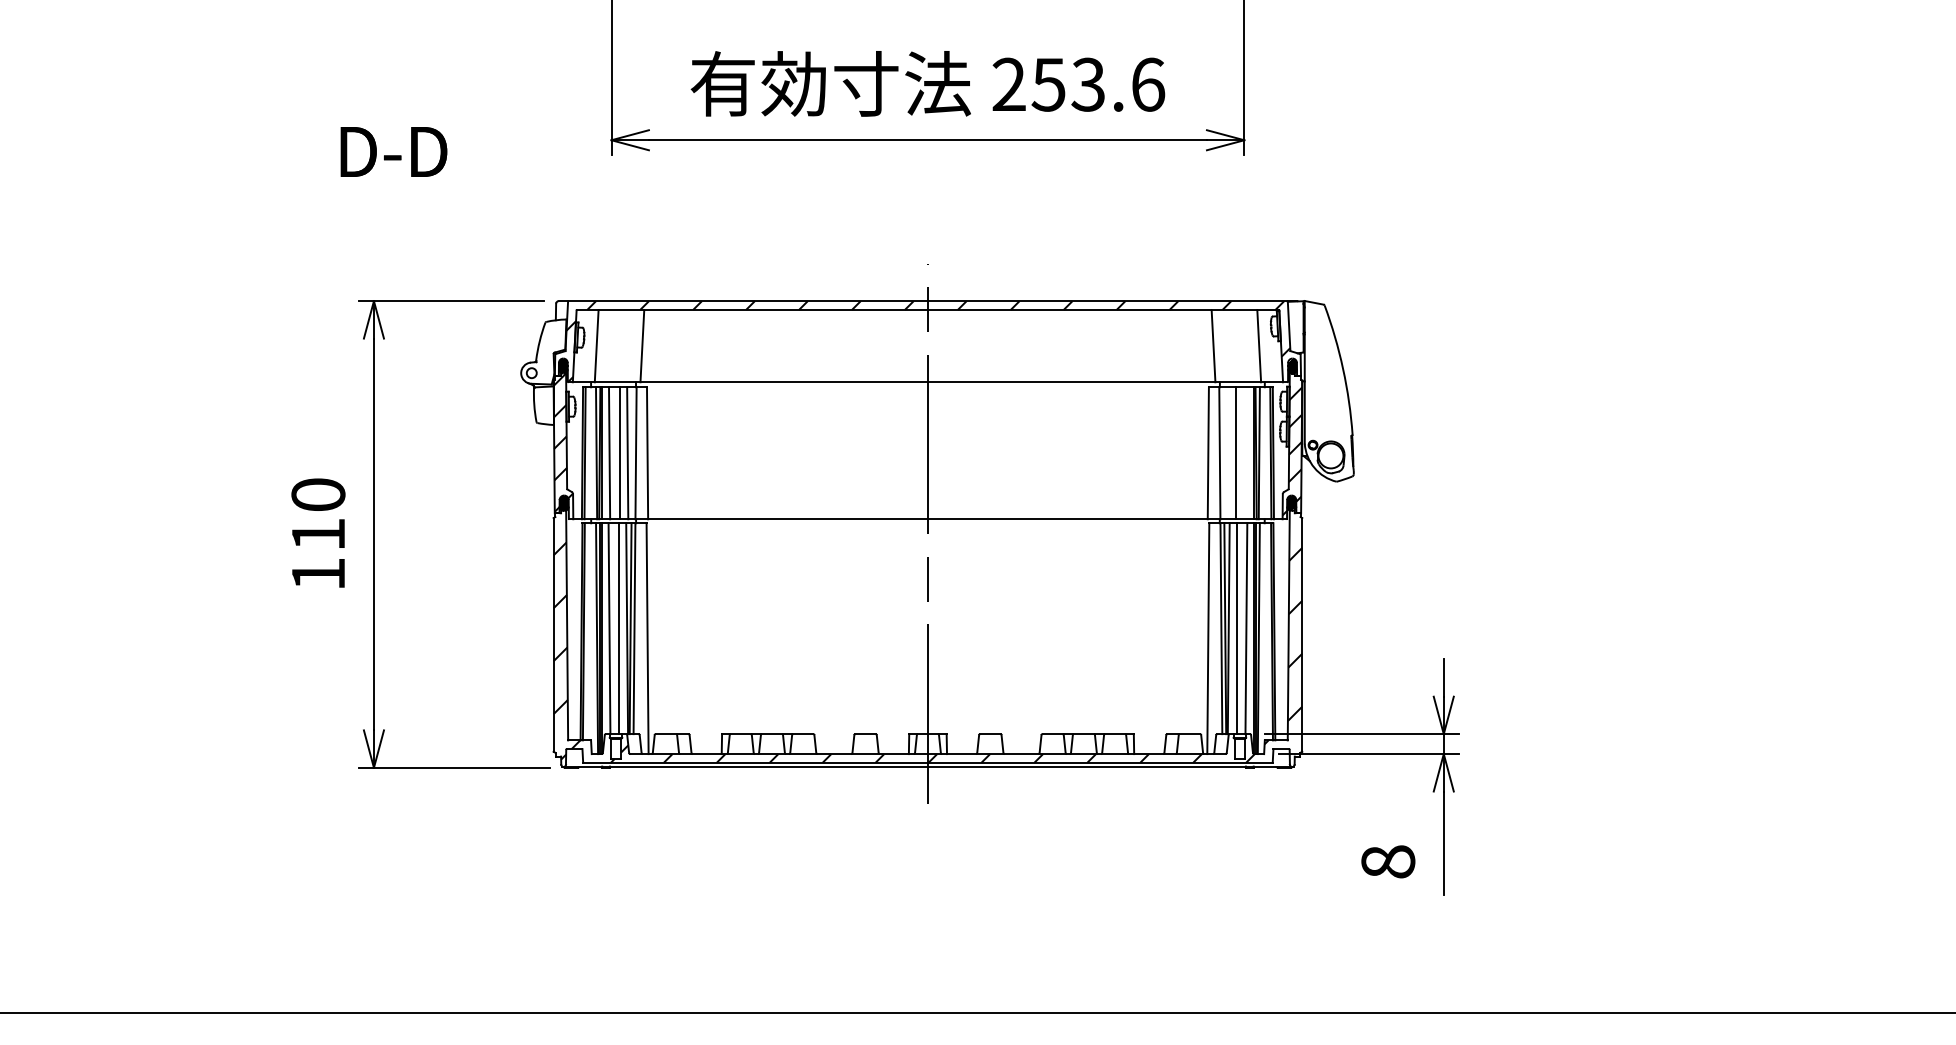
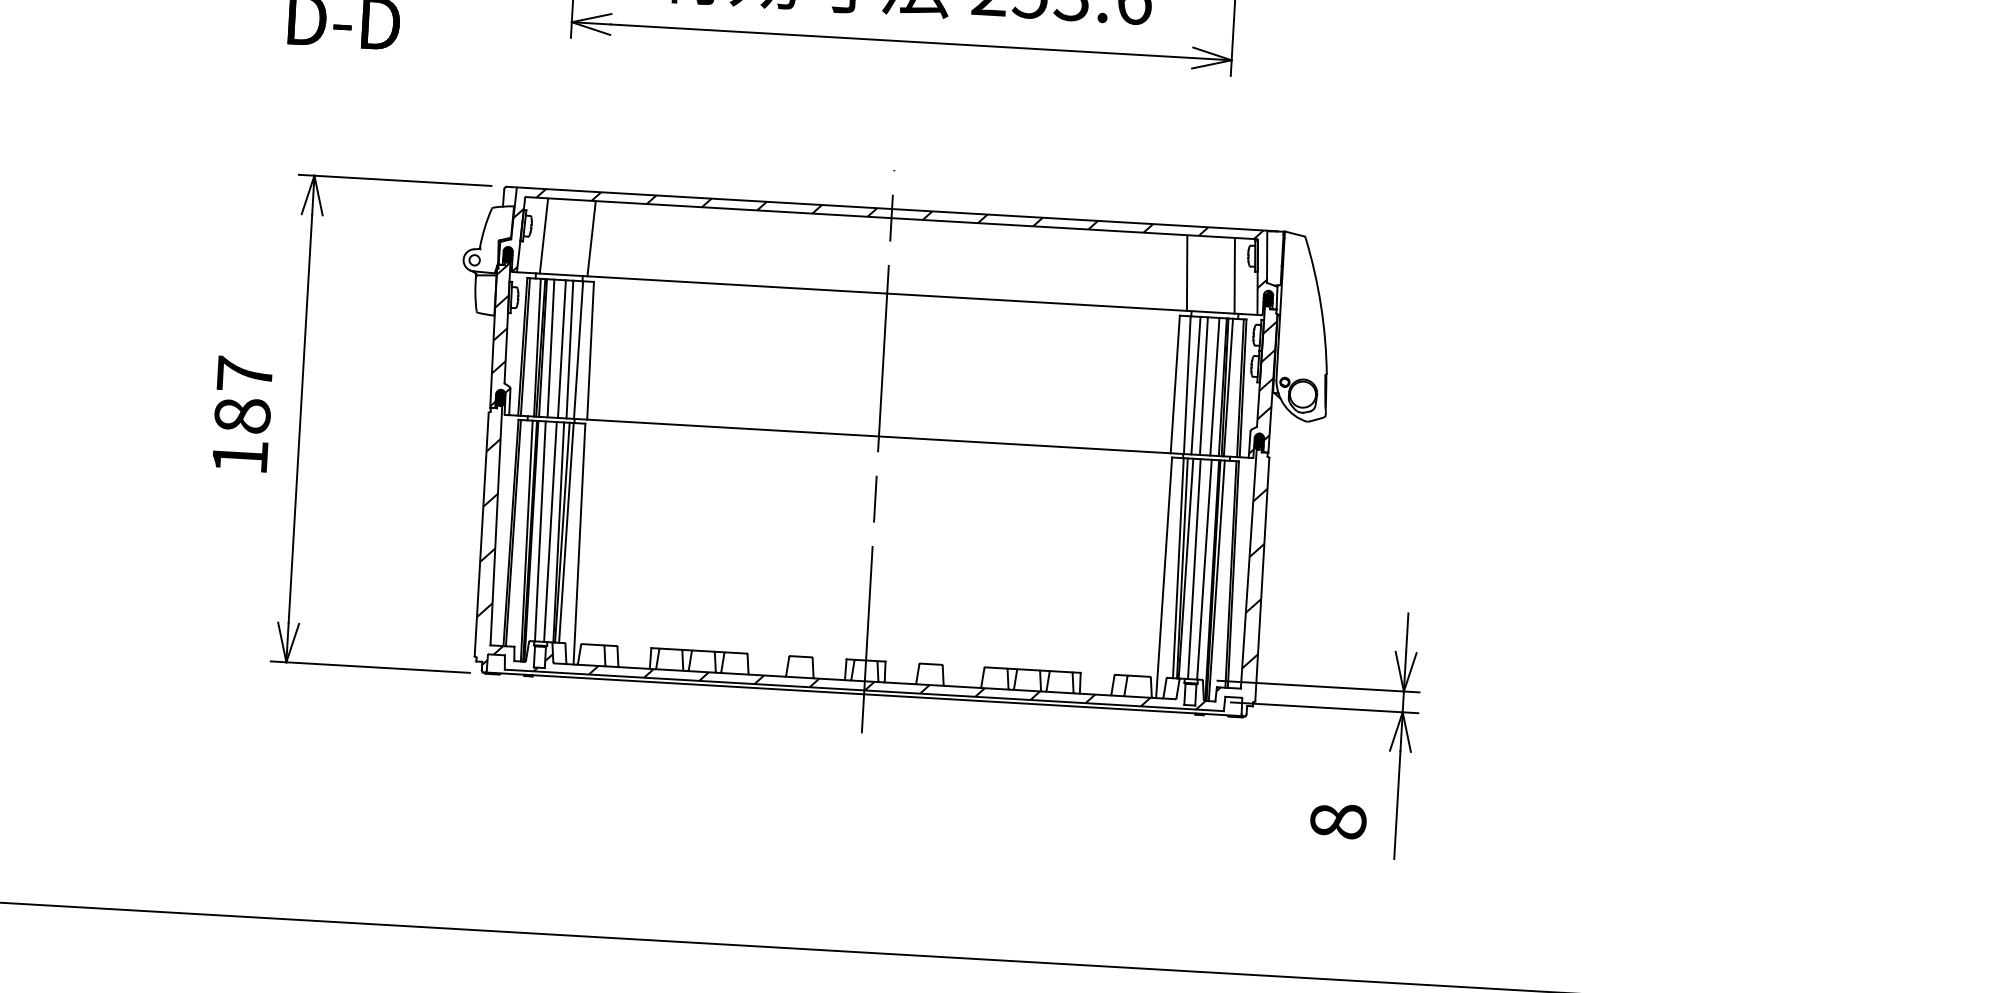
line: (1227, 453) -> (1195, 385), added
line: (1245, 453) -> (1214, 386), added
text: (318, 514) -> (243, 394), 110 -> 187

